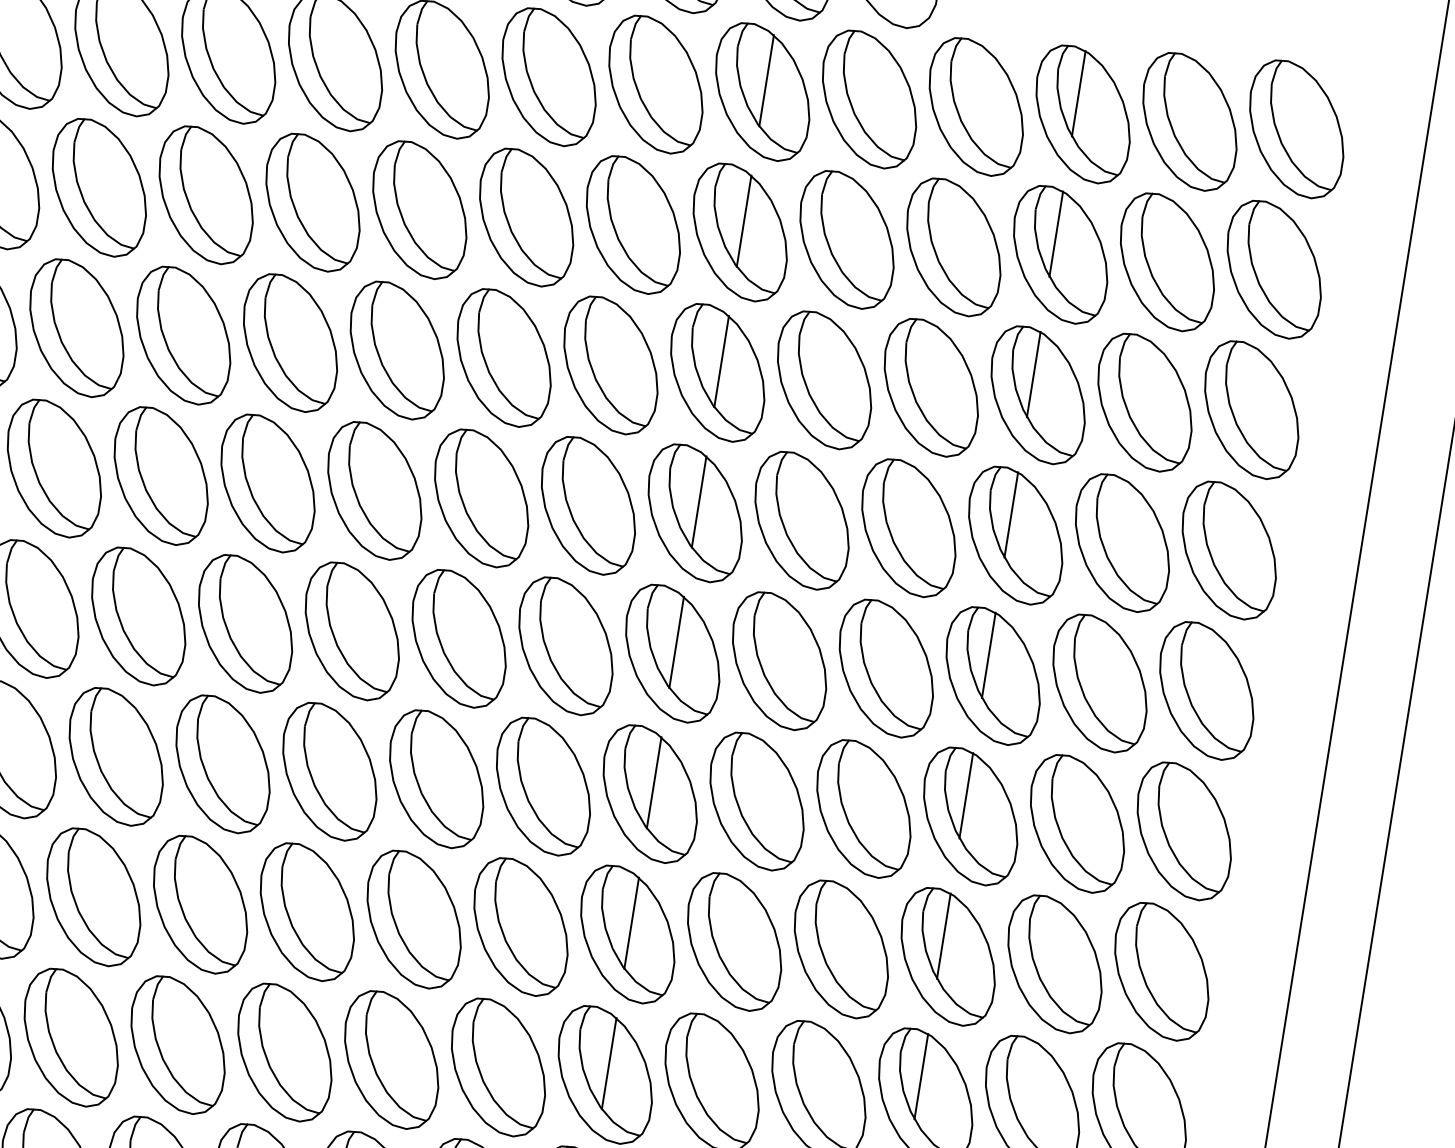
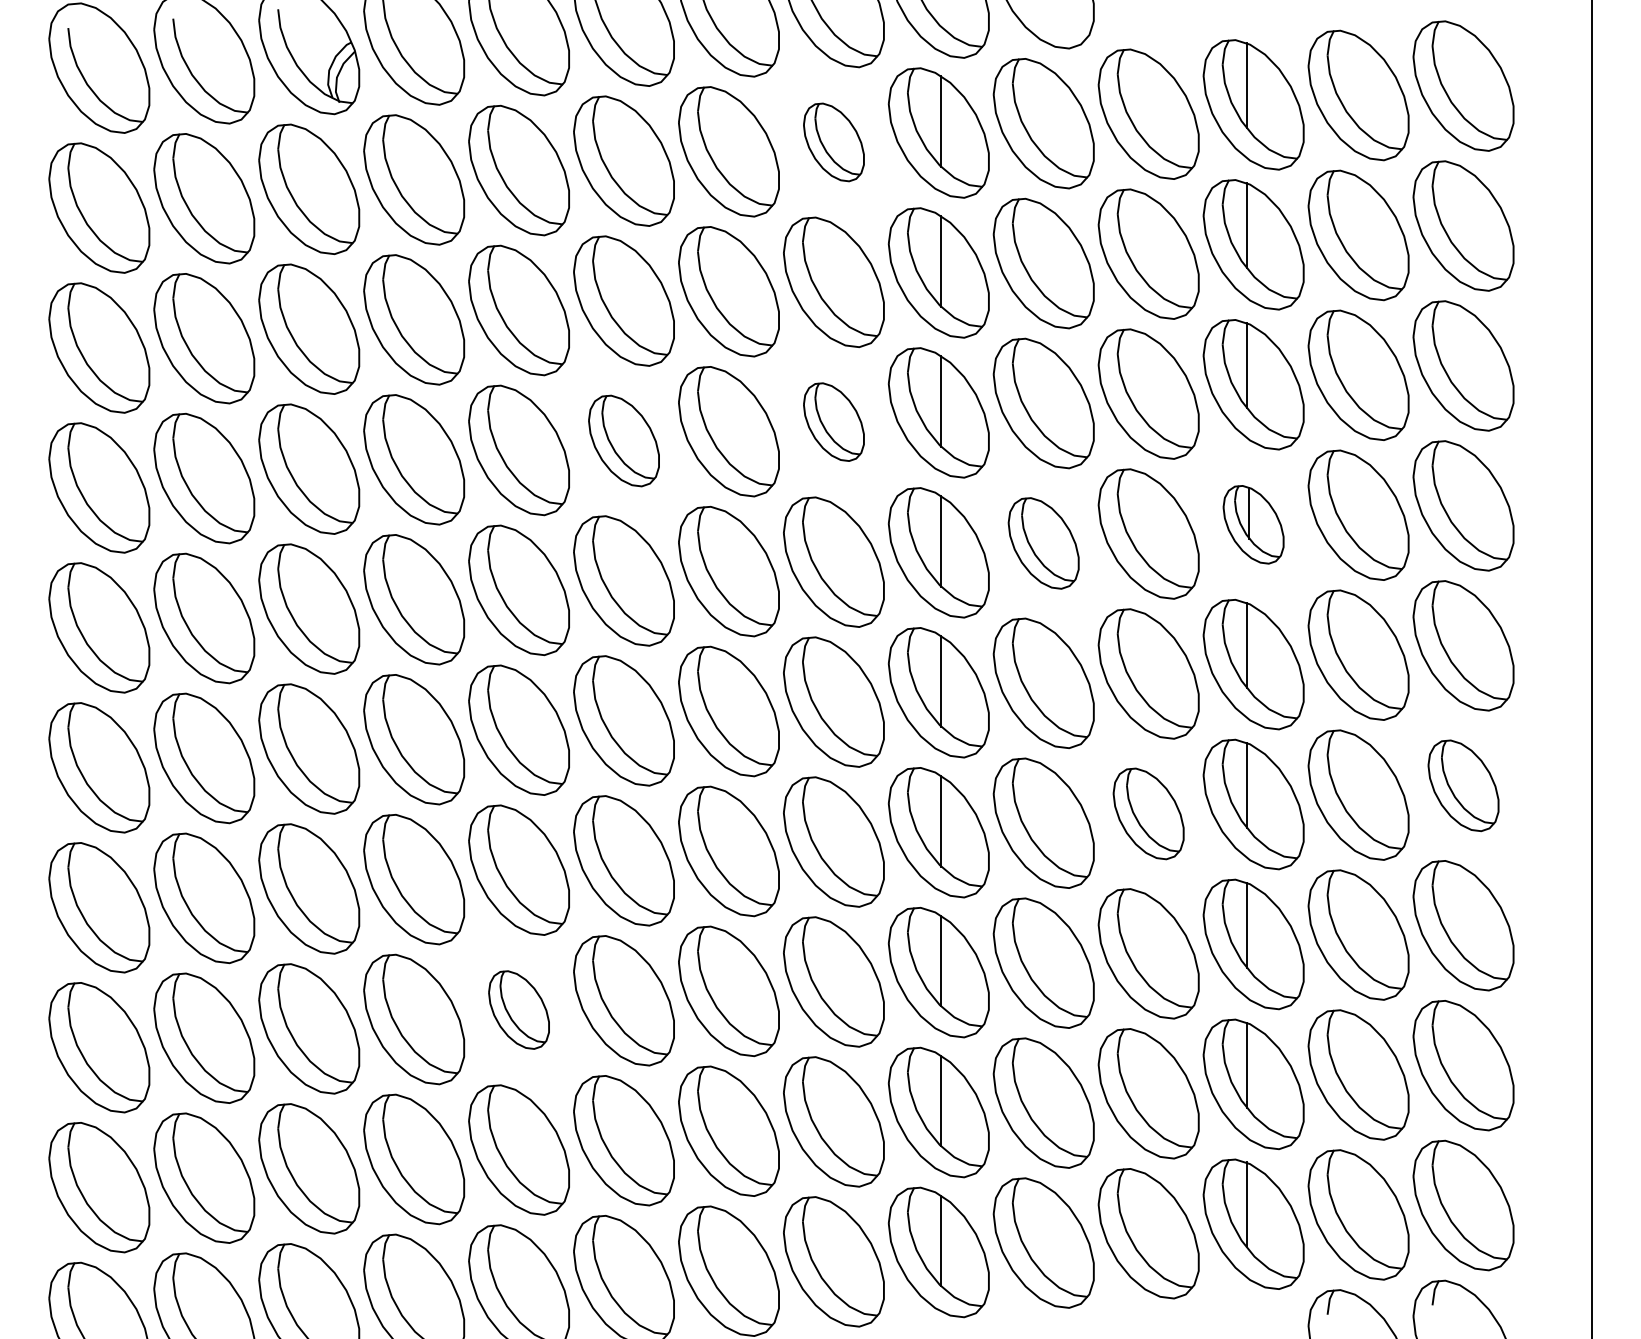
part: (655, 84) -> (833, 142), size x0.6
part: (396, 349) -> (623, 440), size x0.7
part: (610, 364) -> (833, 421), size x0.6
part: (801, 520) -> (1043, 543), size x0.7
part: (1015, 535) -> (1253, 524), size x0.6
part: (863, 808) -> (1148, 813), size x0.7
part: (1183, 830) -> (1463, 785), size x0.7
part: (199, 903) -> (518, 1009), size x0.6

